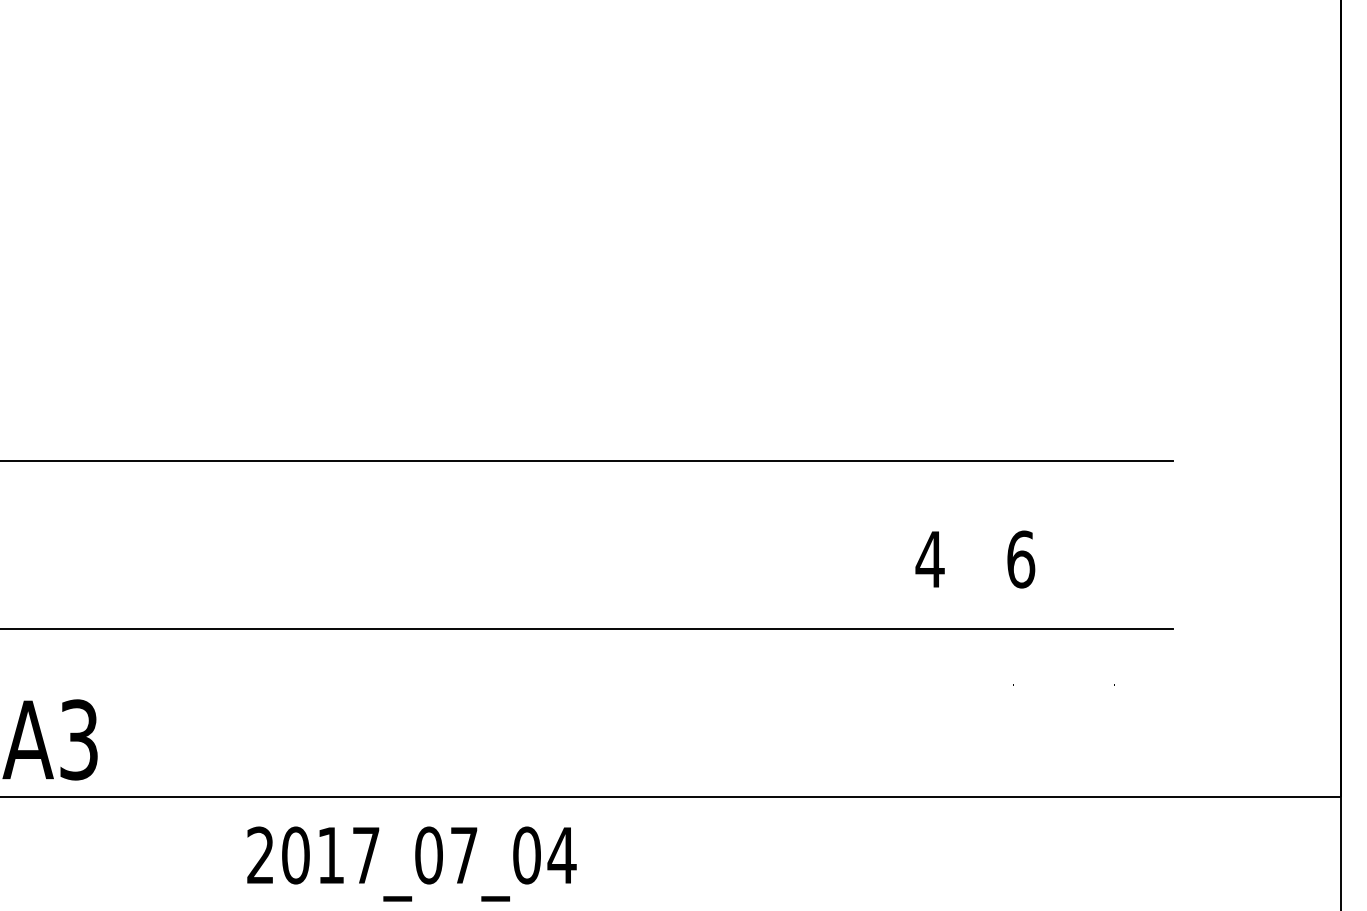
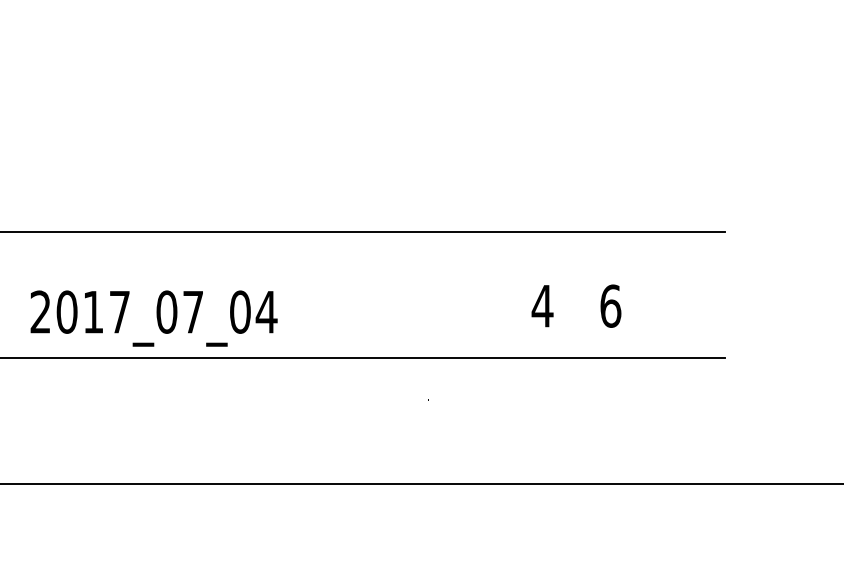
text: (411, 863) -> (153, 318), moved

